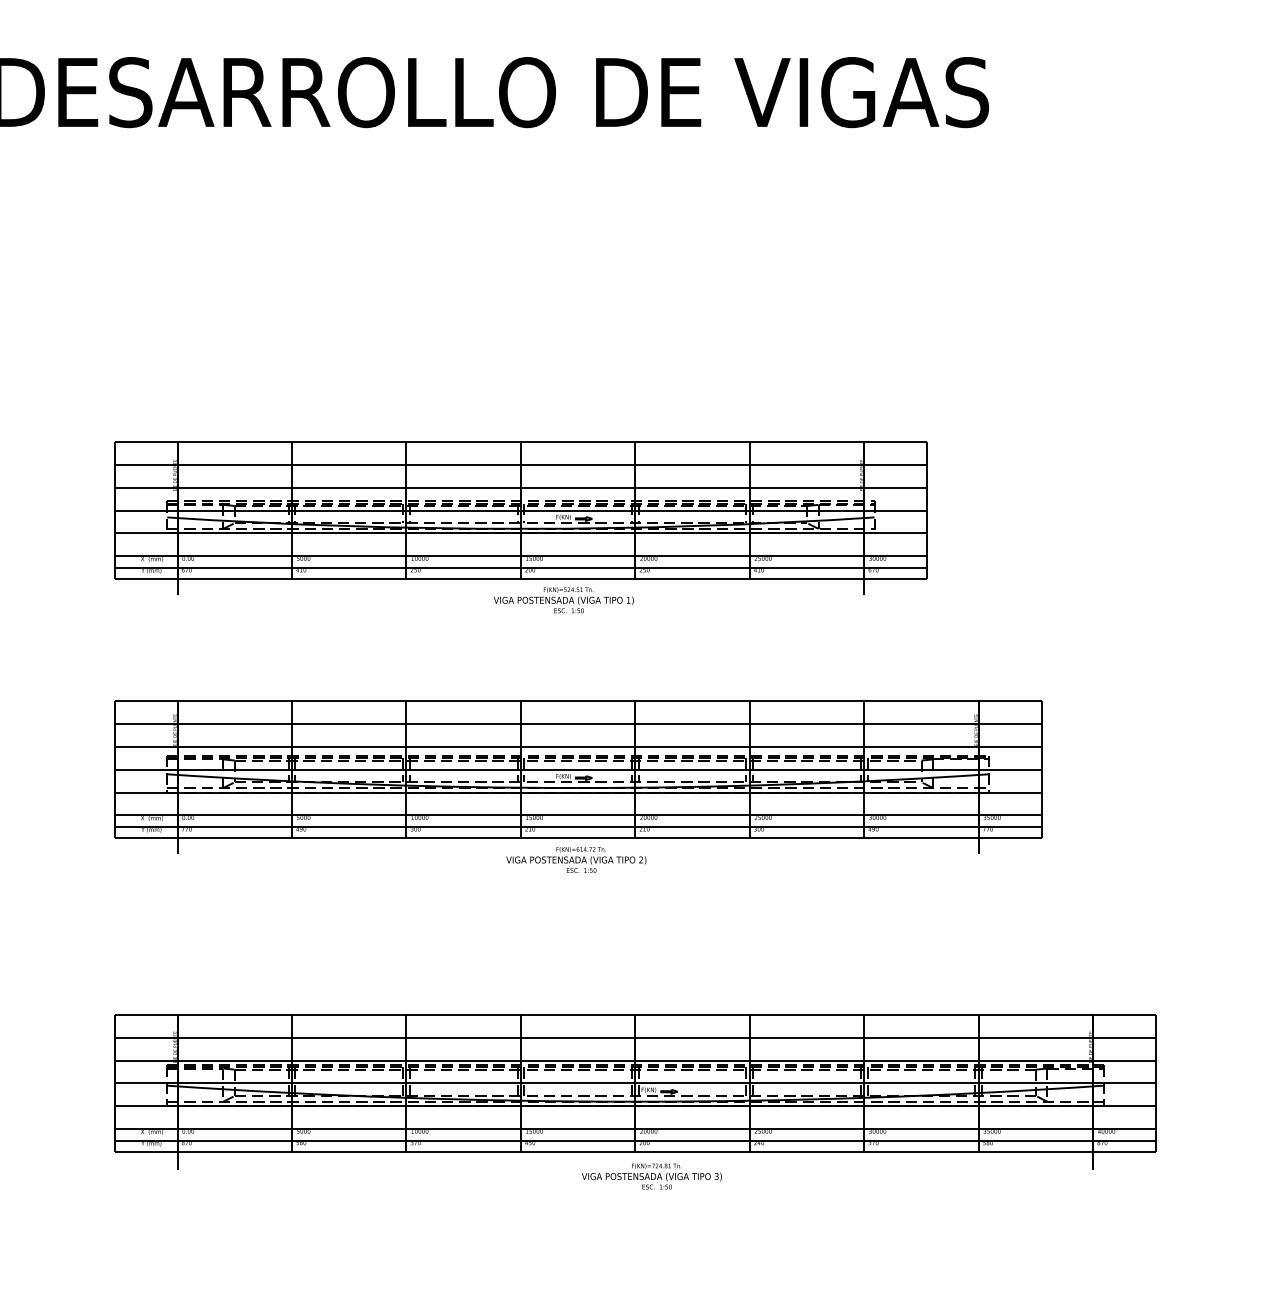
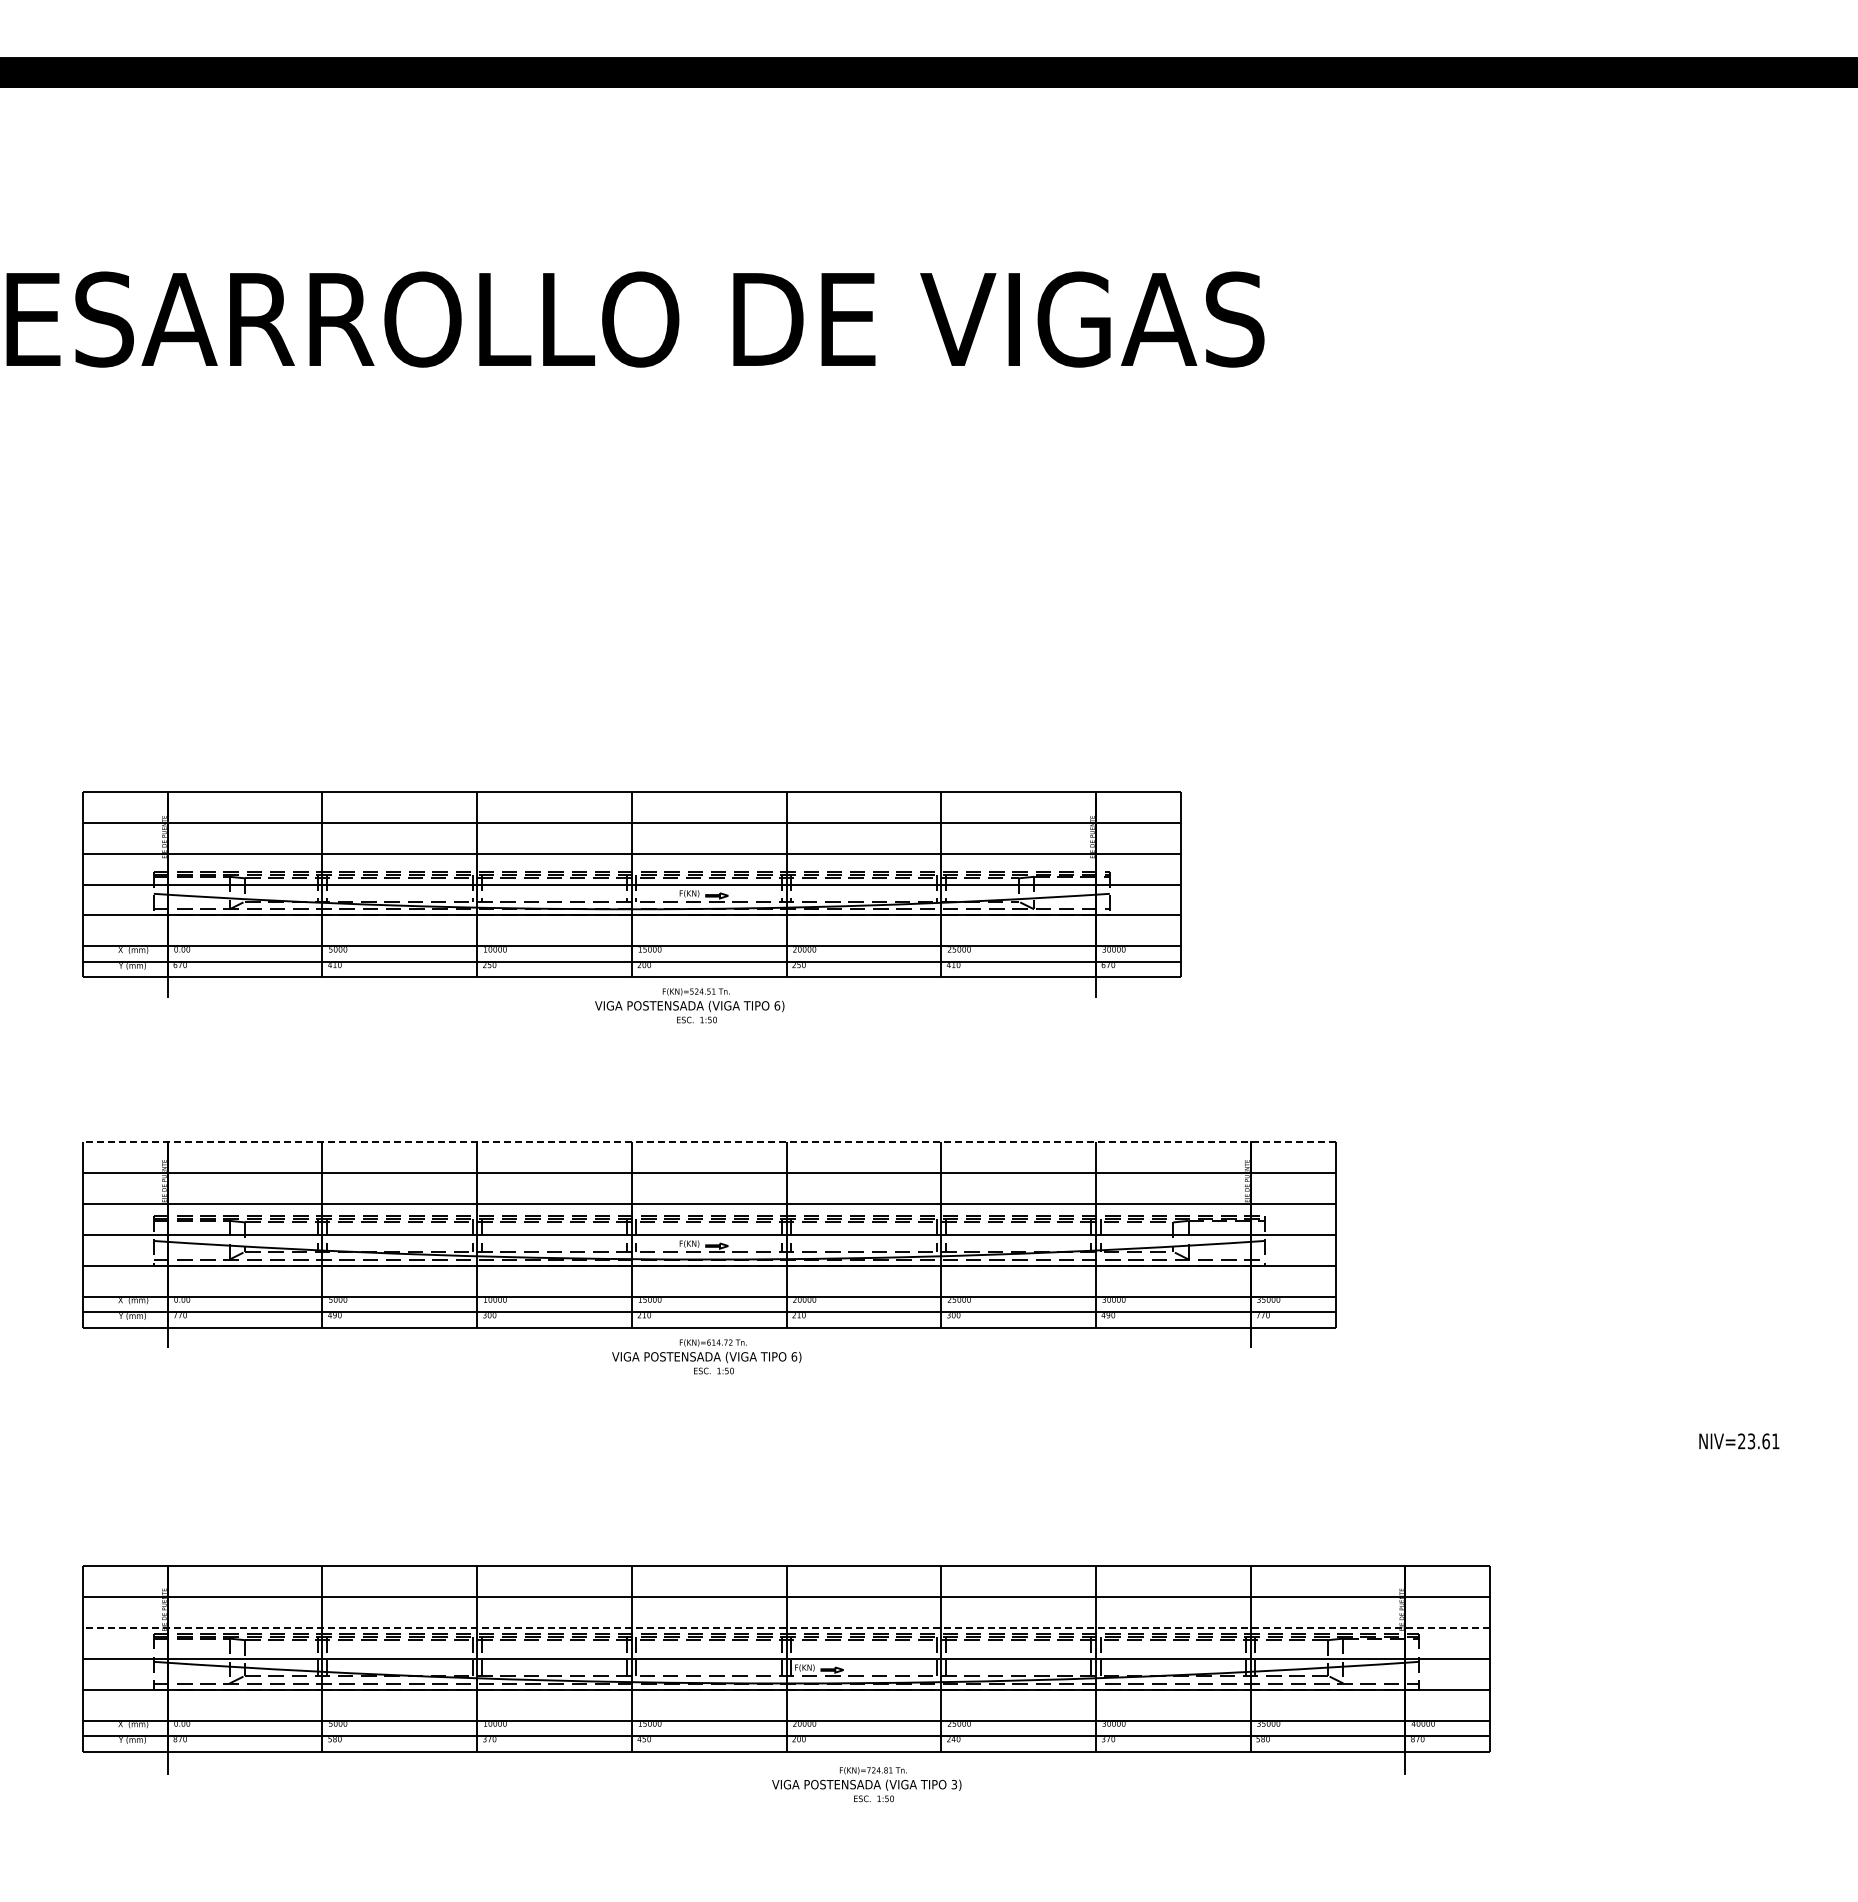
text: (628, 600) -> (777, 1005), 1) -> 6)
line: (577, 700) -> (708, 1141), solid -> dashed
text: (641, 859) -> (794, 1356), 2) -> 6)
line: (635, 1060) -> (786, 1627), solid -> dashed
text: (651, 1176) -> (866, 1784), moved

